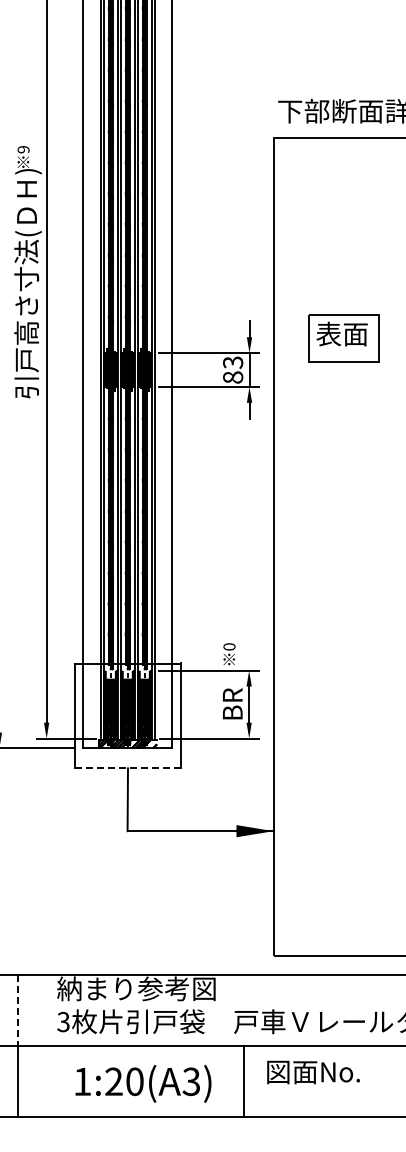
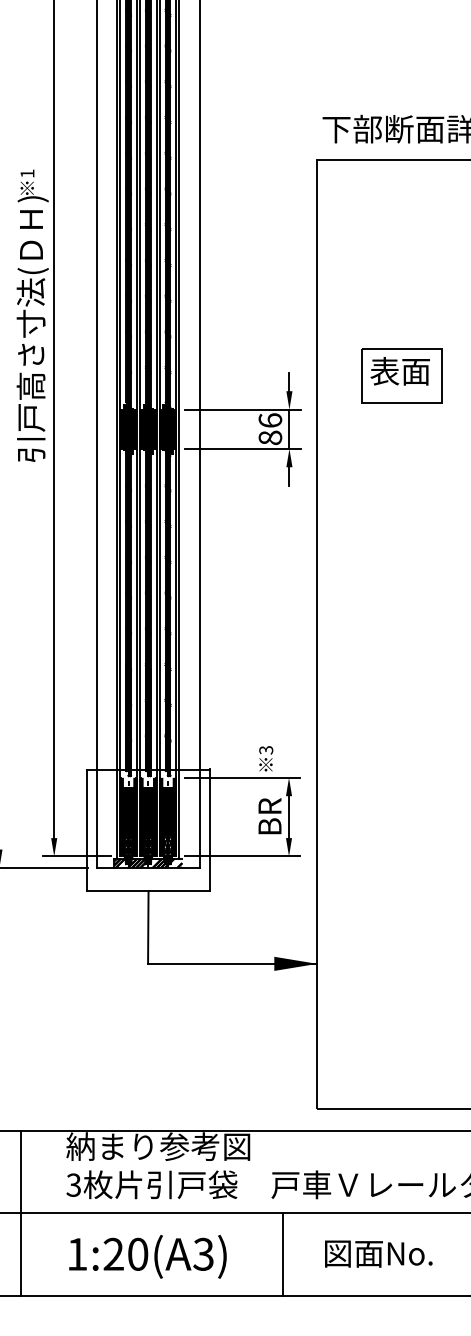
text: (23, 149) -> (27, 173), 9 -> 1
part: (343, 338) -> (401, 376), moved
text: (233, 362) -> (270, 420), 83 -> 86
text: (229, 646) -> (266, 749), 0 -> 3
line: (128, 768) -> (149, 891), dashed -> solid
line: (17, 1010) -> (20, 1171), dashed -> solid
text: (313, 1072) -> (378, 1254), moved
text: (143, 1083) -> (147, 1256), moved

